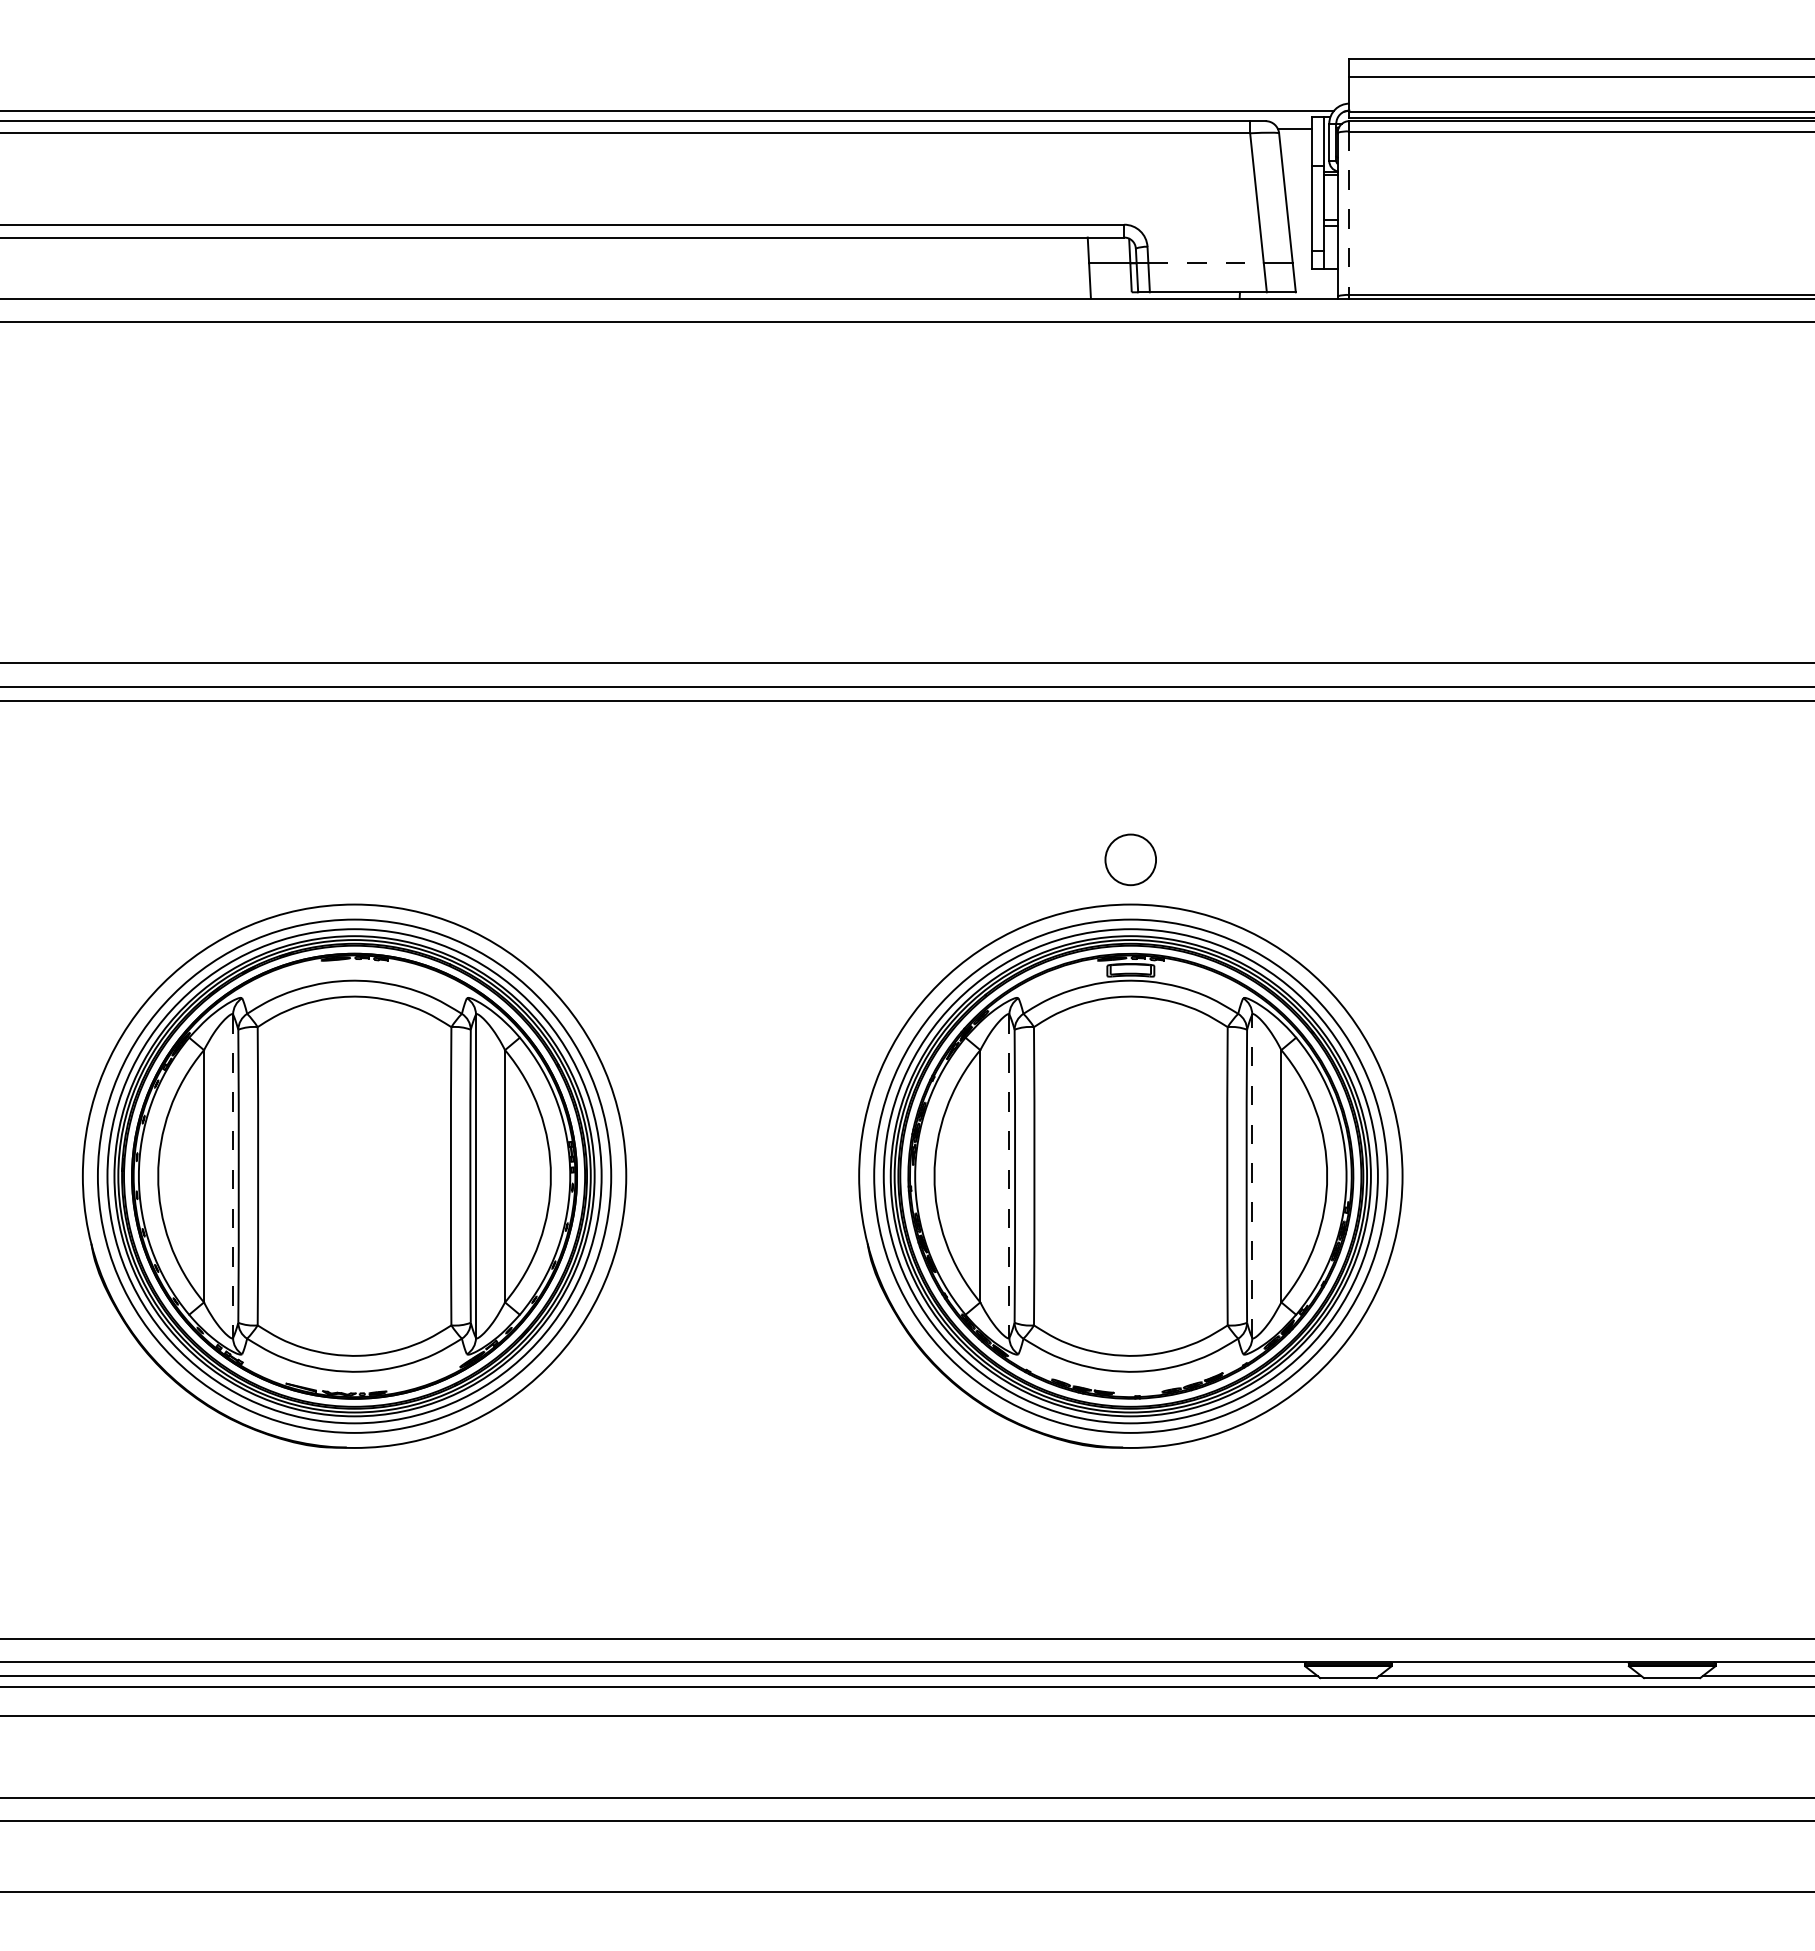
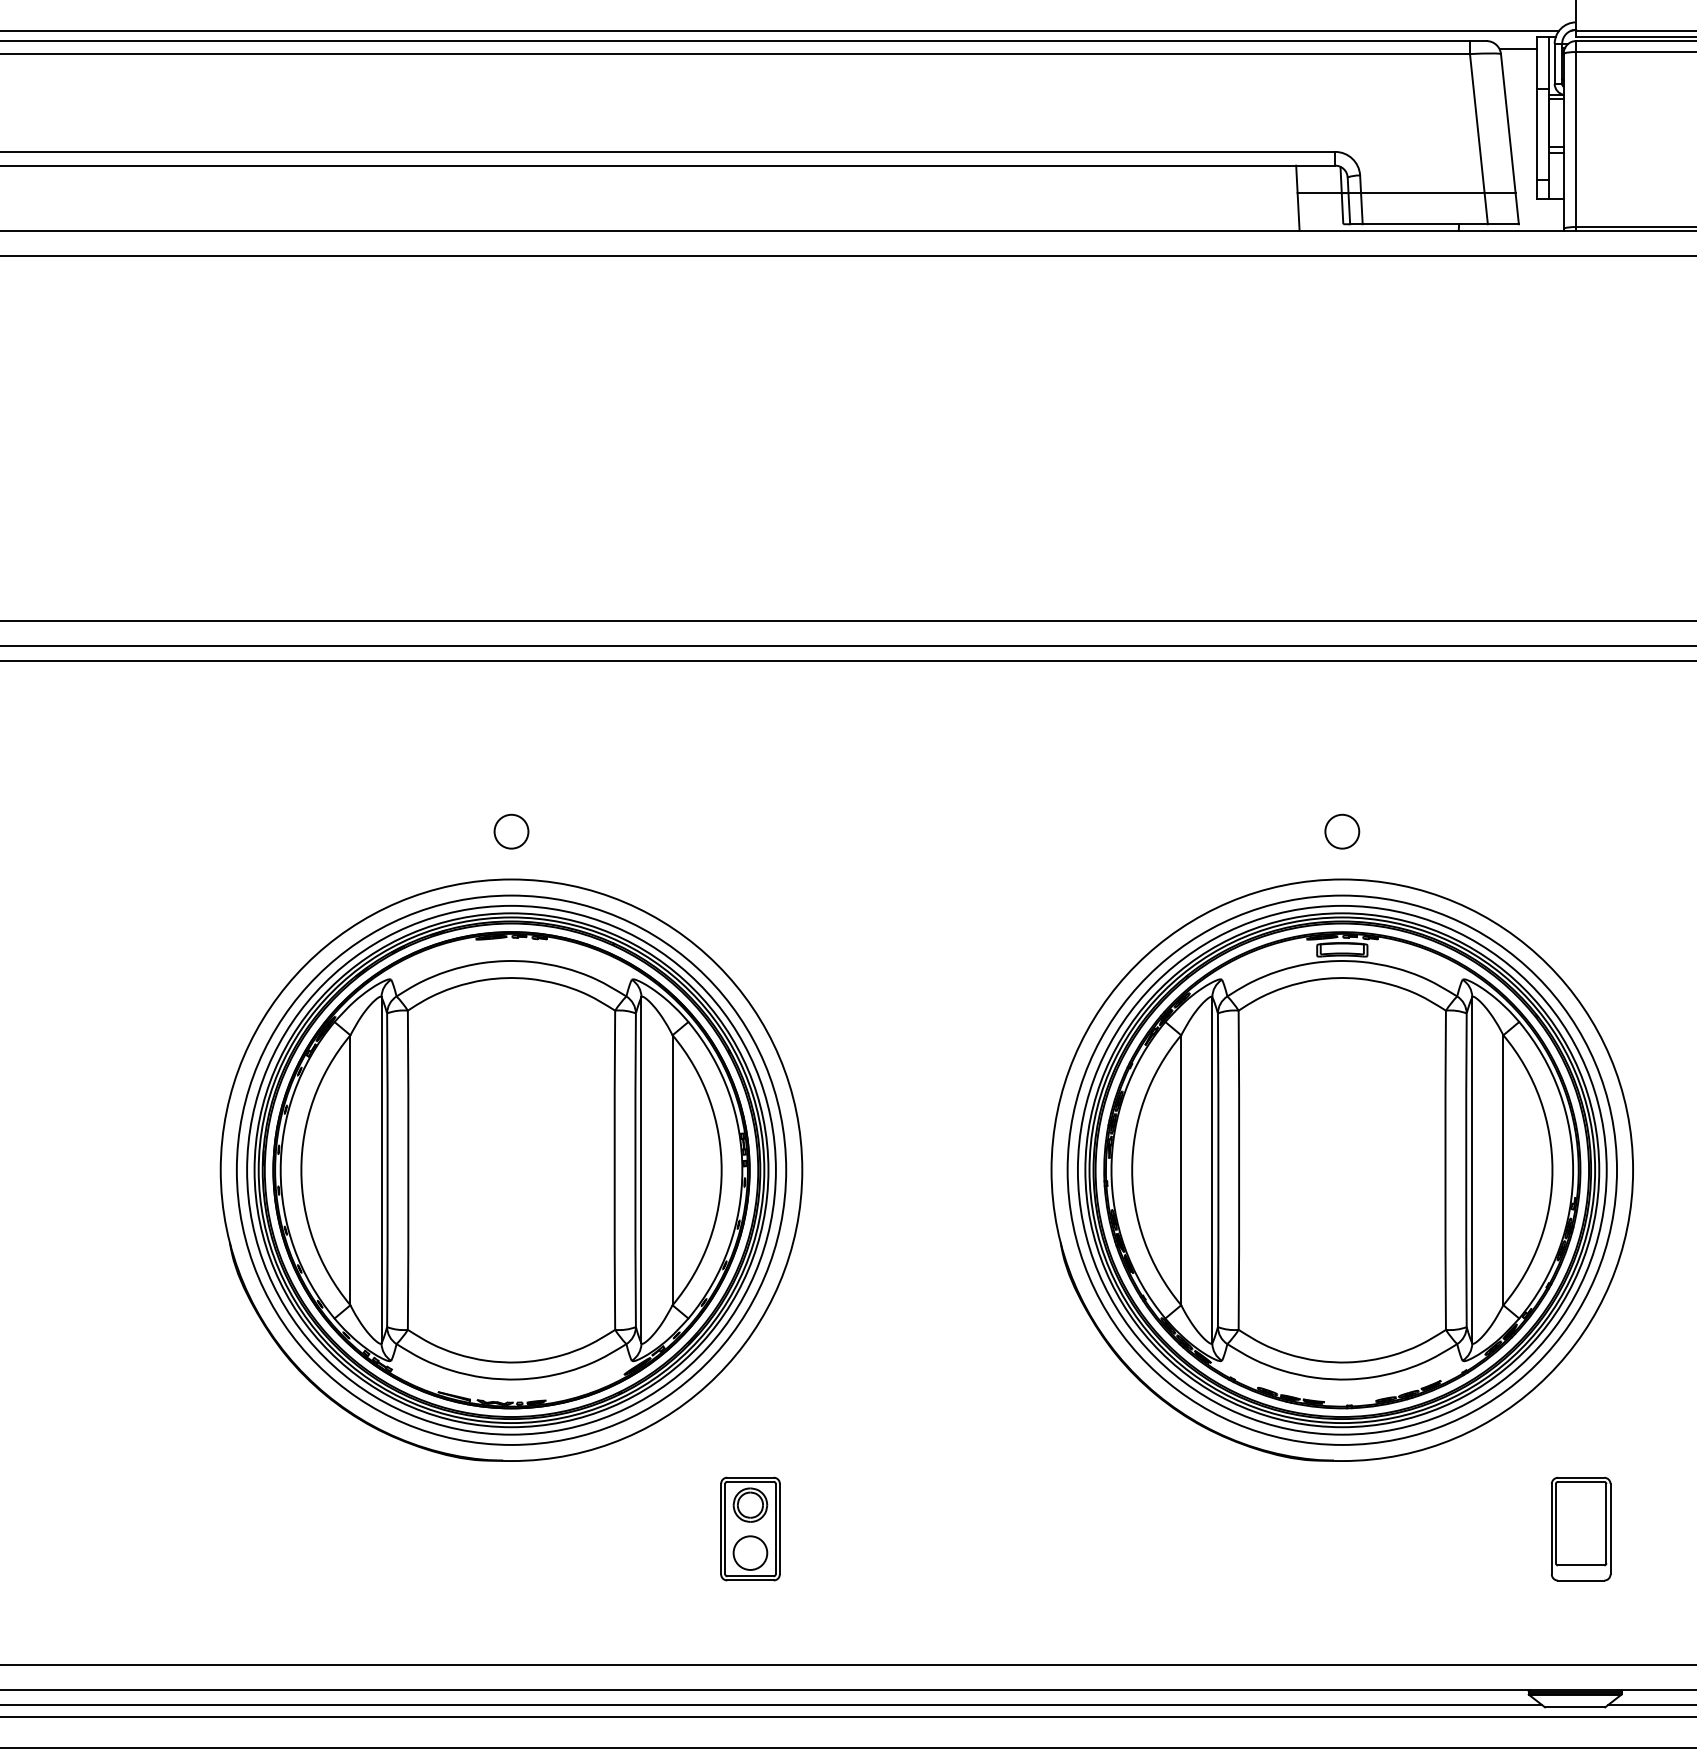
line: (1349, 213) -> (1576, 139), dashed -> solid
line: (1206, 263) -> (1423, 193), dashed -> solid
circle: (354, 859) -> (511, 831), added
circle: (1130, 859) -> (1341, 831), size x0.62
line: (233, 1176) -> (381, 1170), dashed -> solid
line: (1009, 1176) -> (1212, 1170), dashed -> solid
line: (1252, 1176) -> (1472, 1170), dashed -> solid
part: (577, 1511) -> (750, 1529), added
part: (1353, 1511) -> (1580, 1529), added

